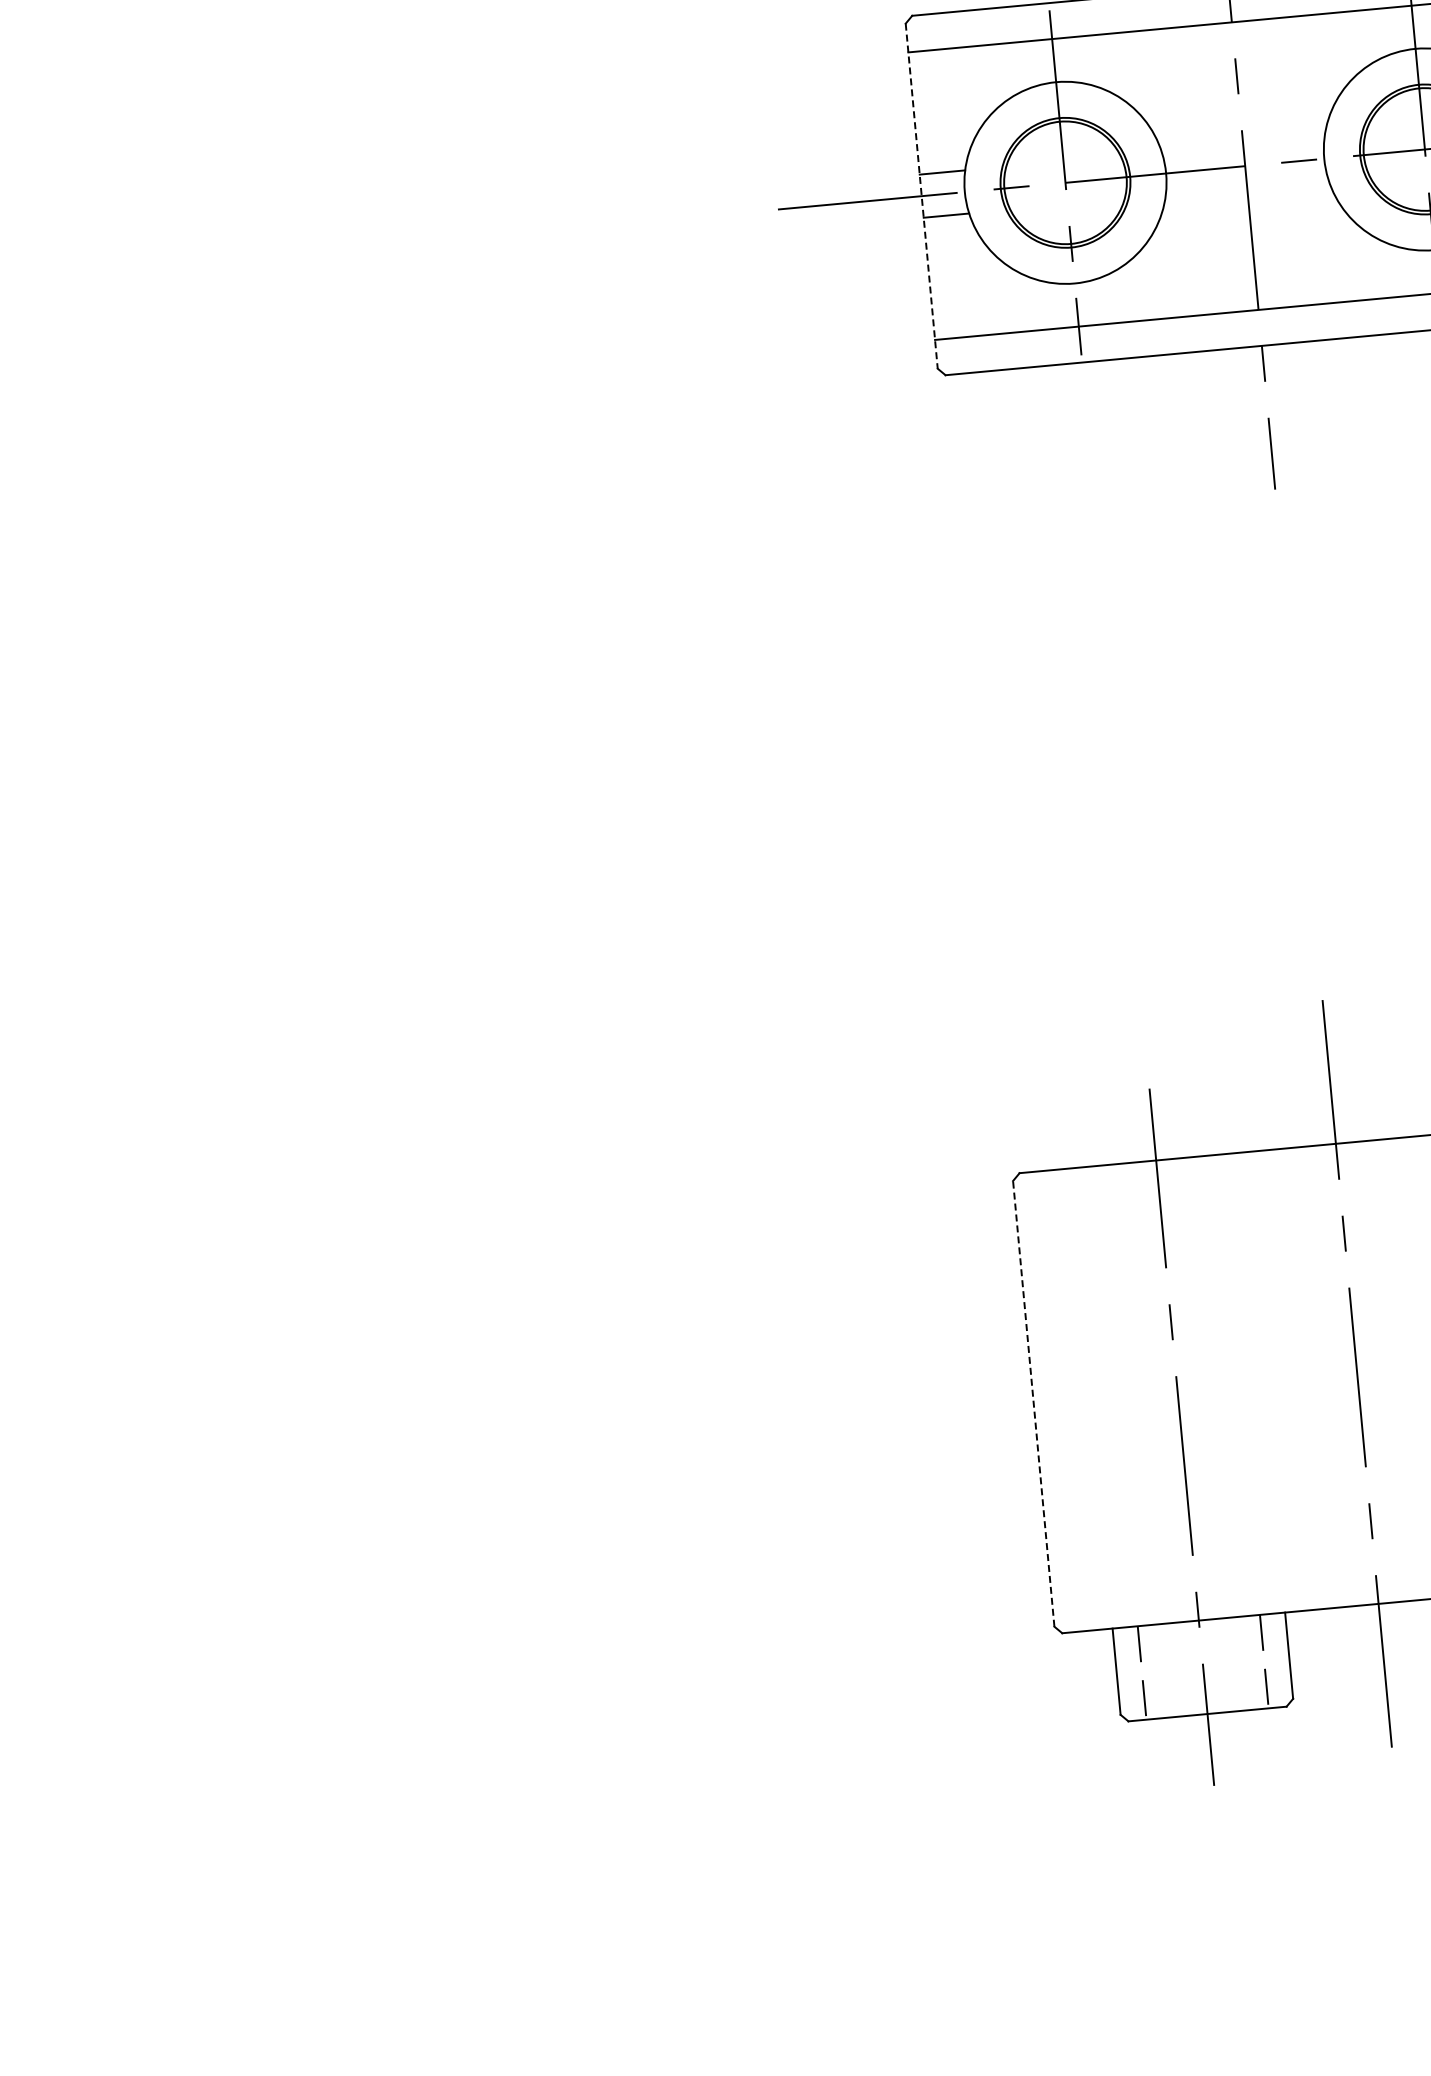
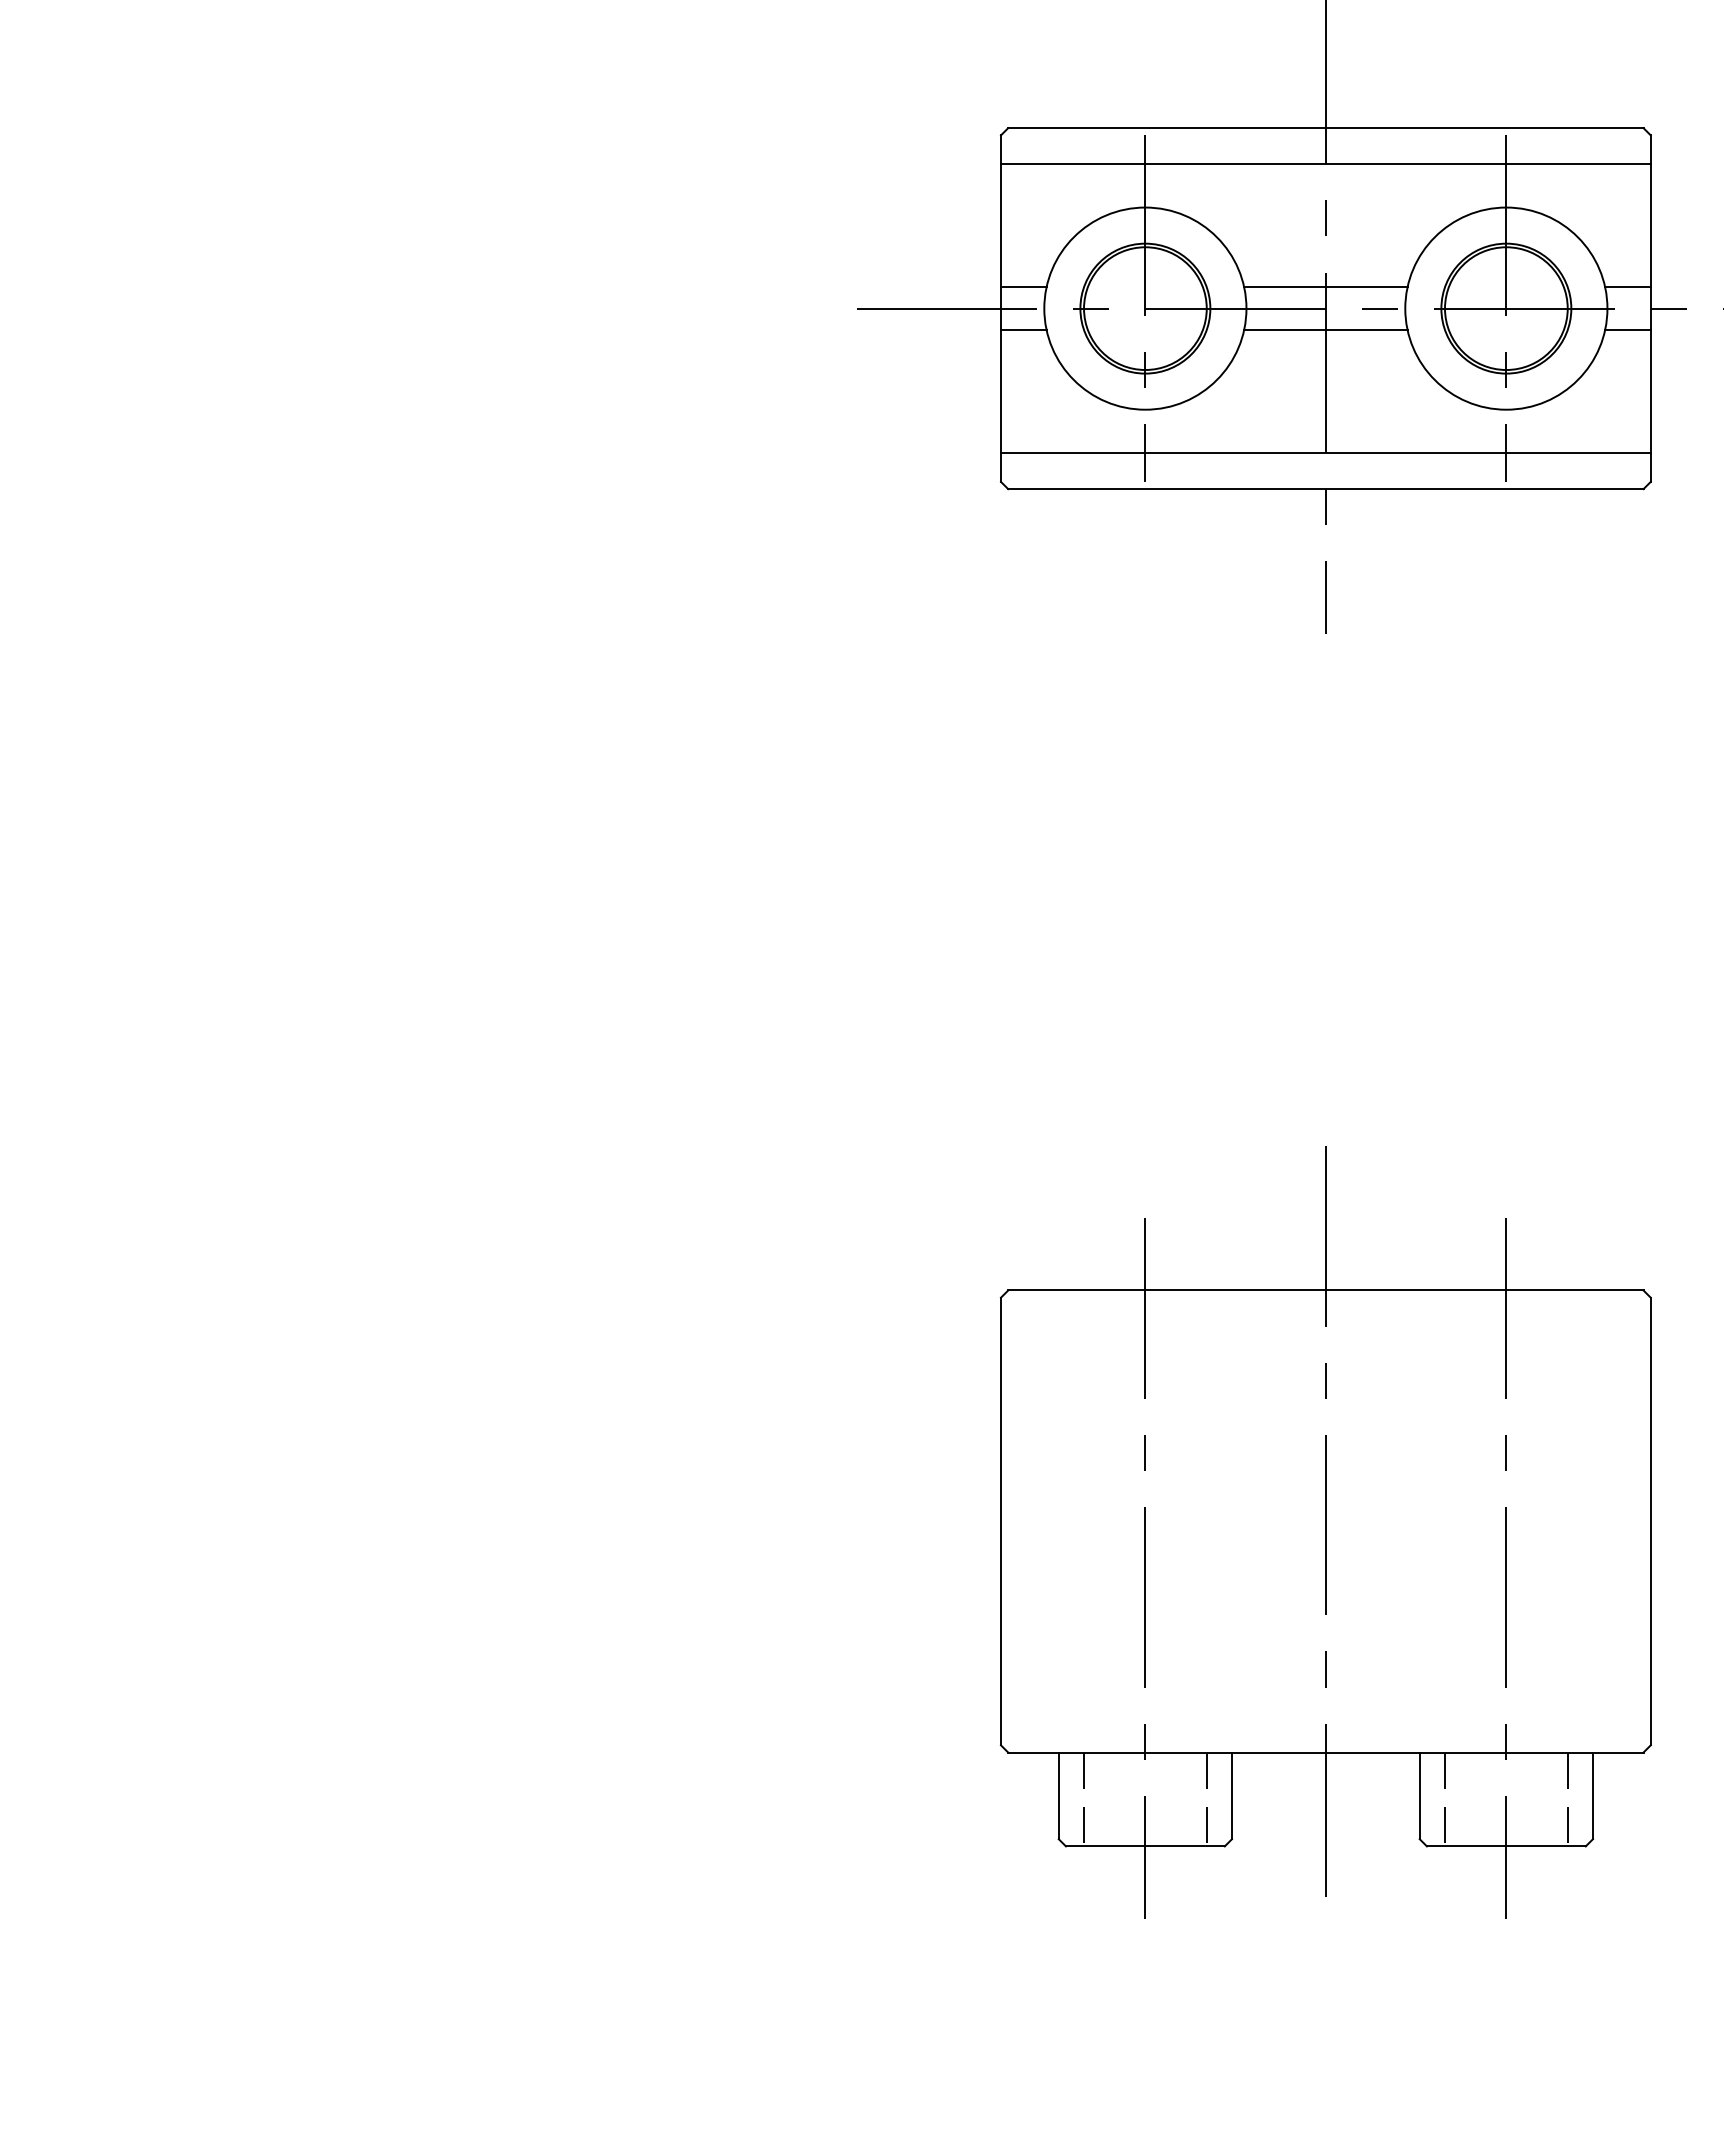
line: (1242, 144) -> (1325, 286), added
line: (1246, 187) -> (1325, 330), added
line: (922, 196) -> (1001, 309), dashed -> solid
line: (1034, 1403) -> (1001, 1521), dashed -> solid

